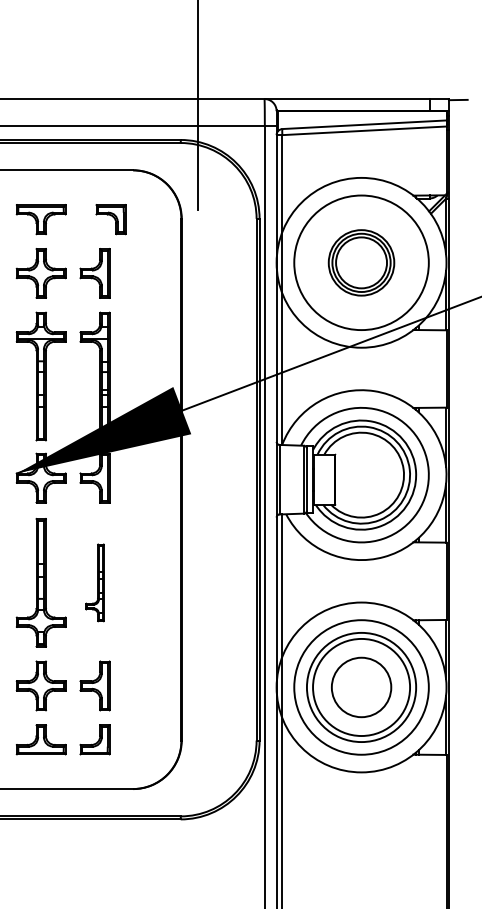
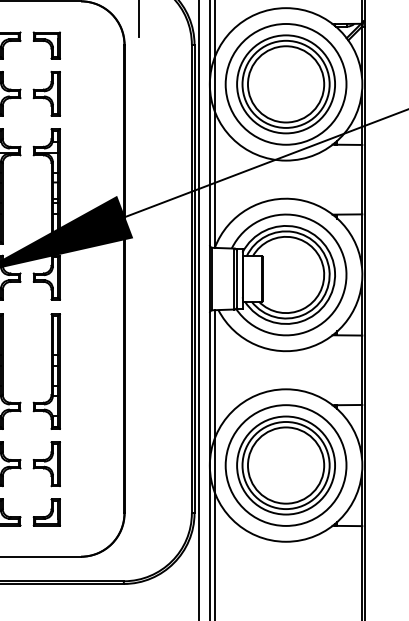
part: (110, 219) -> (46, 45), moved
part: (361, 262) -> (286, 84), size x1.67
part: (94, 582) -> (46, 371), size x1.67
circle: (361, 687) -> (286, 465), size x1.43

